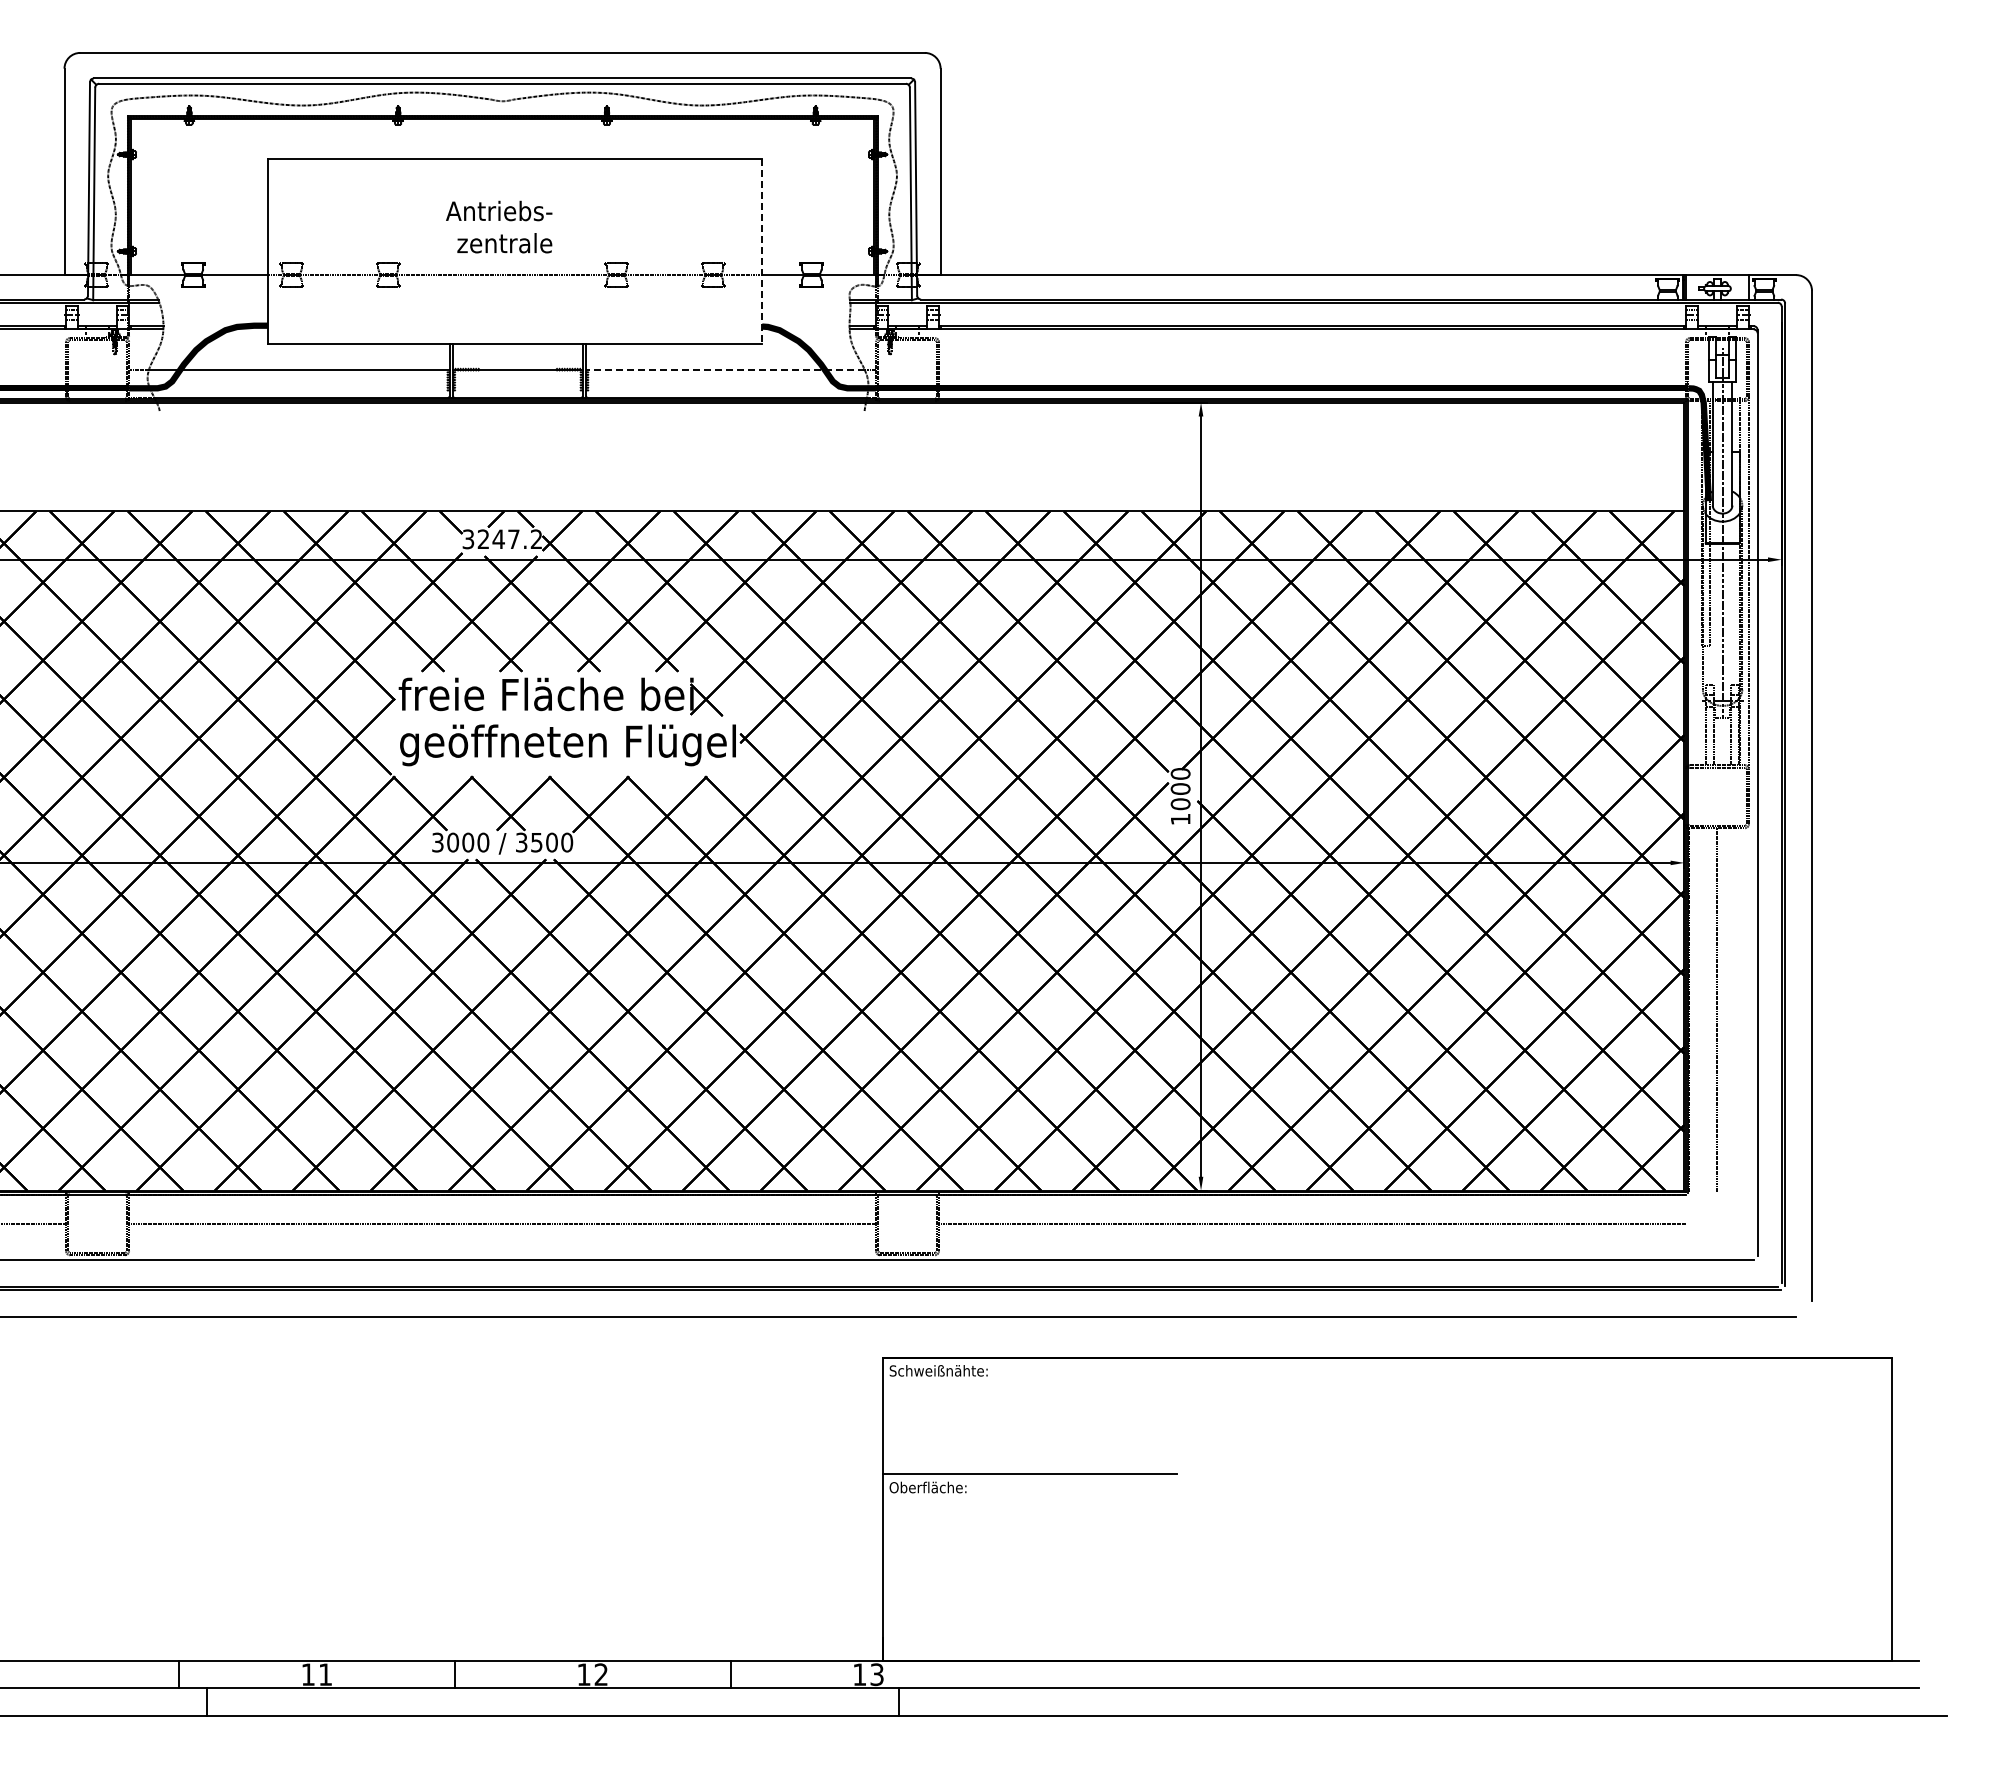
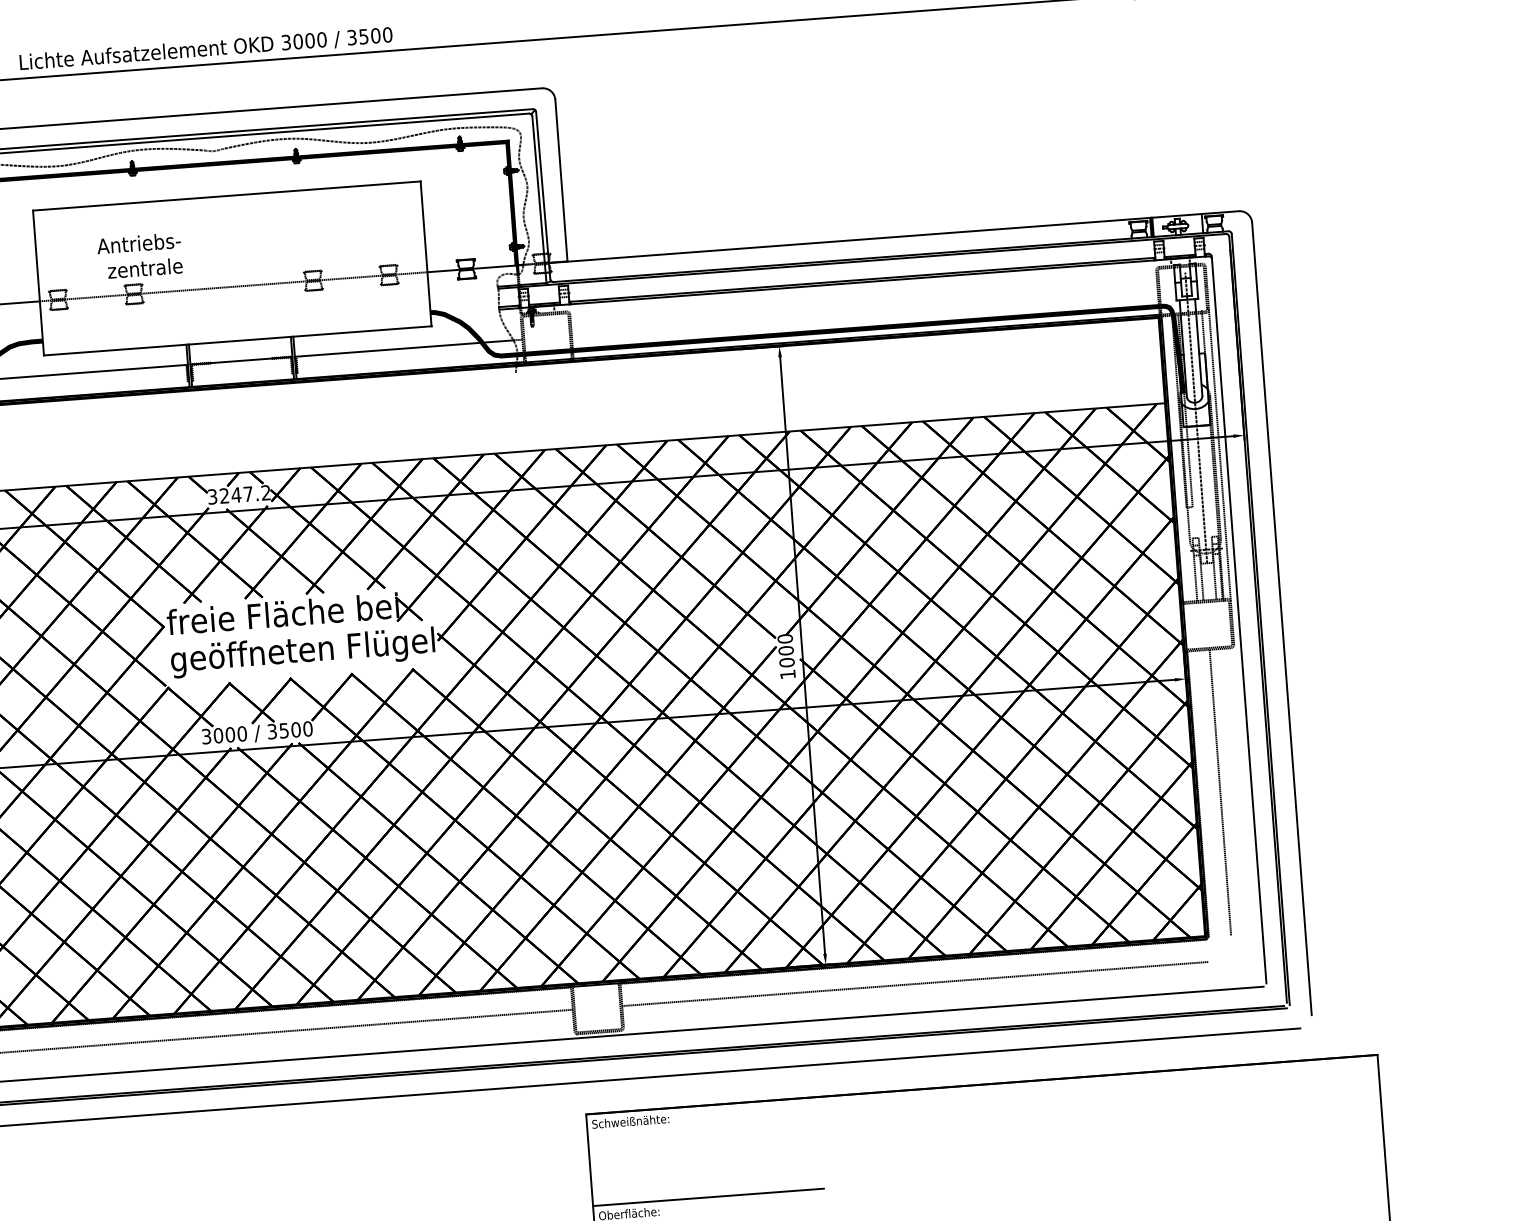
text: (499, 226) -> (140, 255), moved
line: (762, 252) -> (426, 254), dashed -> solid
line: (724, 369) -> (403, 348), dashed -> solid

